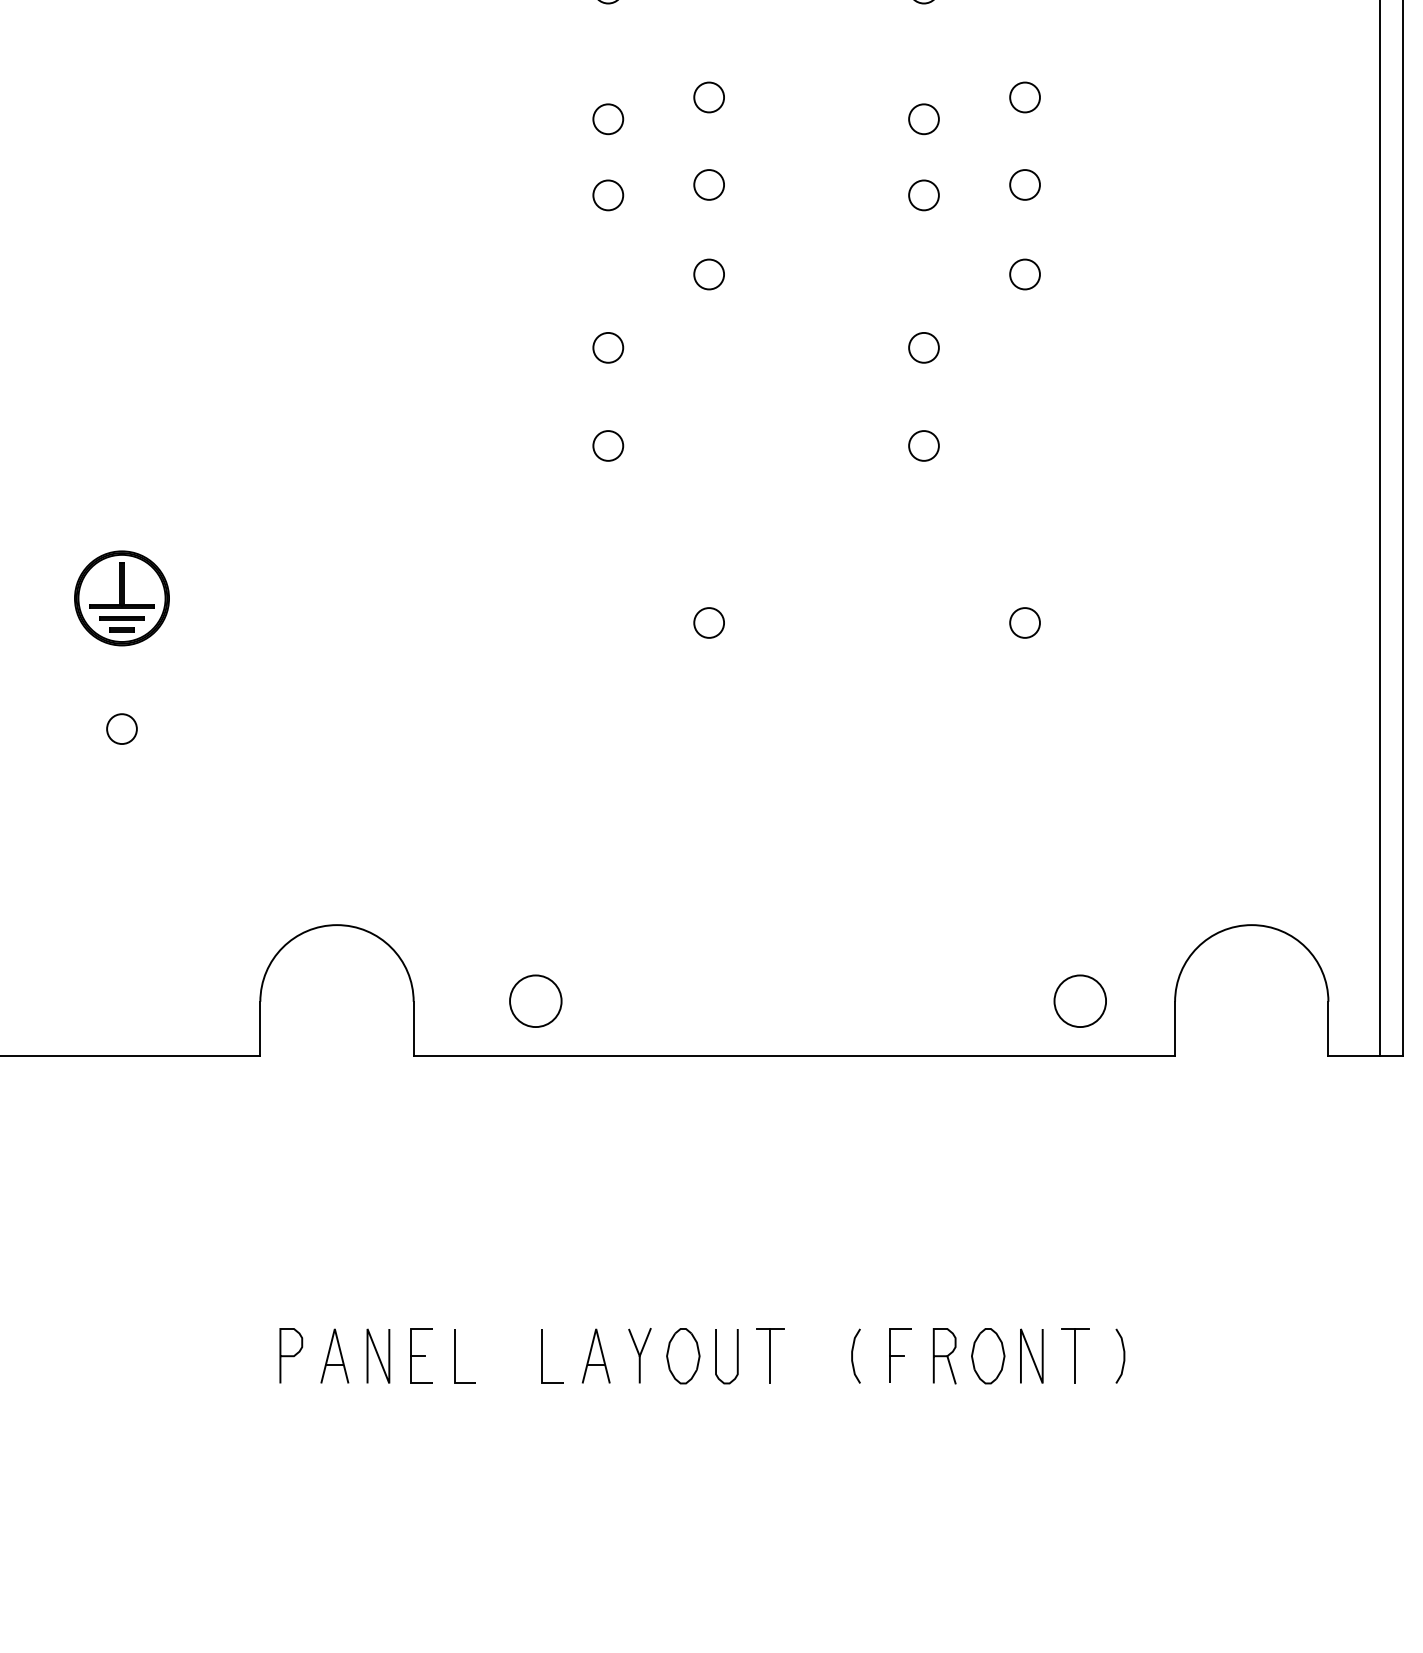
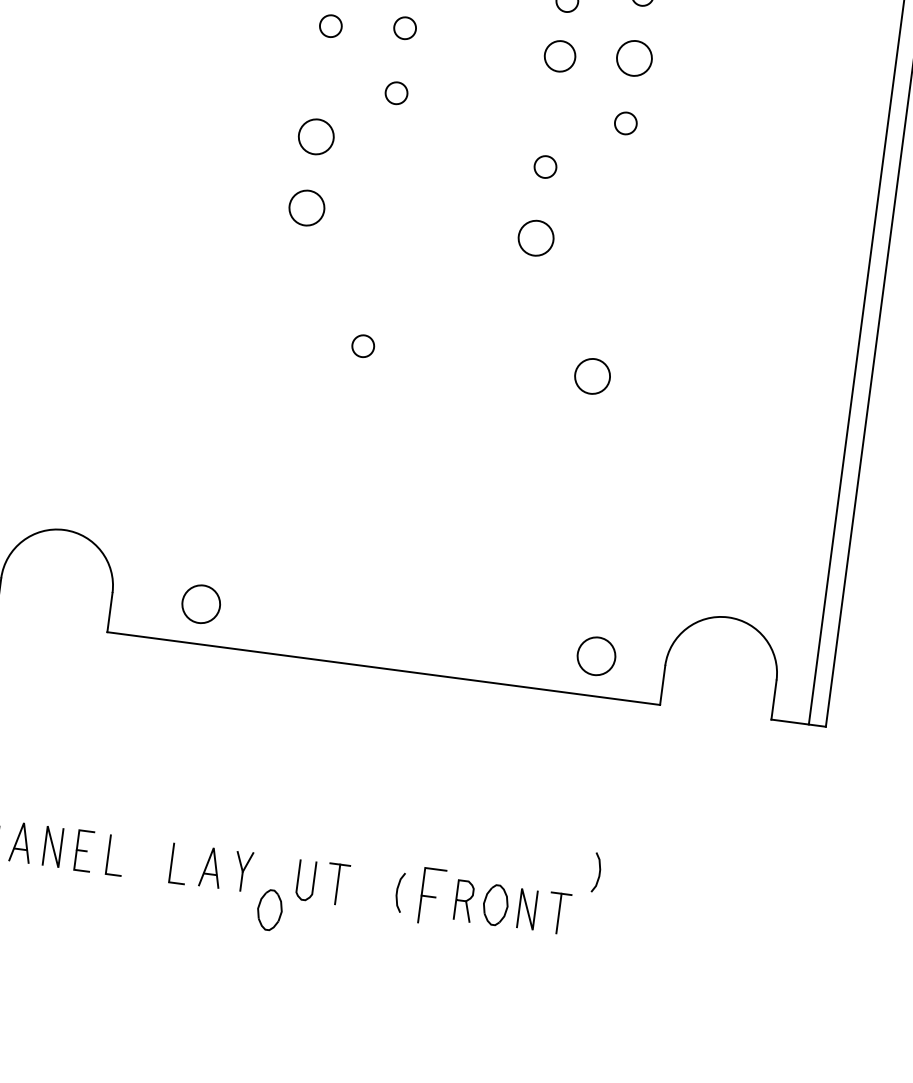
circle: (1024, 184) -> (634, 58), size x1.6
circle: (923, 195) -> (559, 56), size x1.4
circle: (608, 347) -> (316, 136), size x1.6
circle: (608, 445) -> (307, 207), size x1.6
circle: (923, 445) -> (535, 237), size x1.6
circle: (1024, 622) -> (592, 376), size x1.6
part: (900, 1355) -> (432, 896), size x1.4
curve: (1123, 1355) -> (599, 872), moved
part: (683, 1356) -> (270, 910), moved

